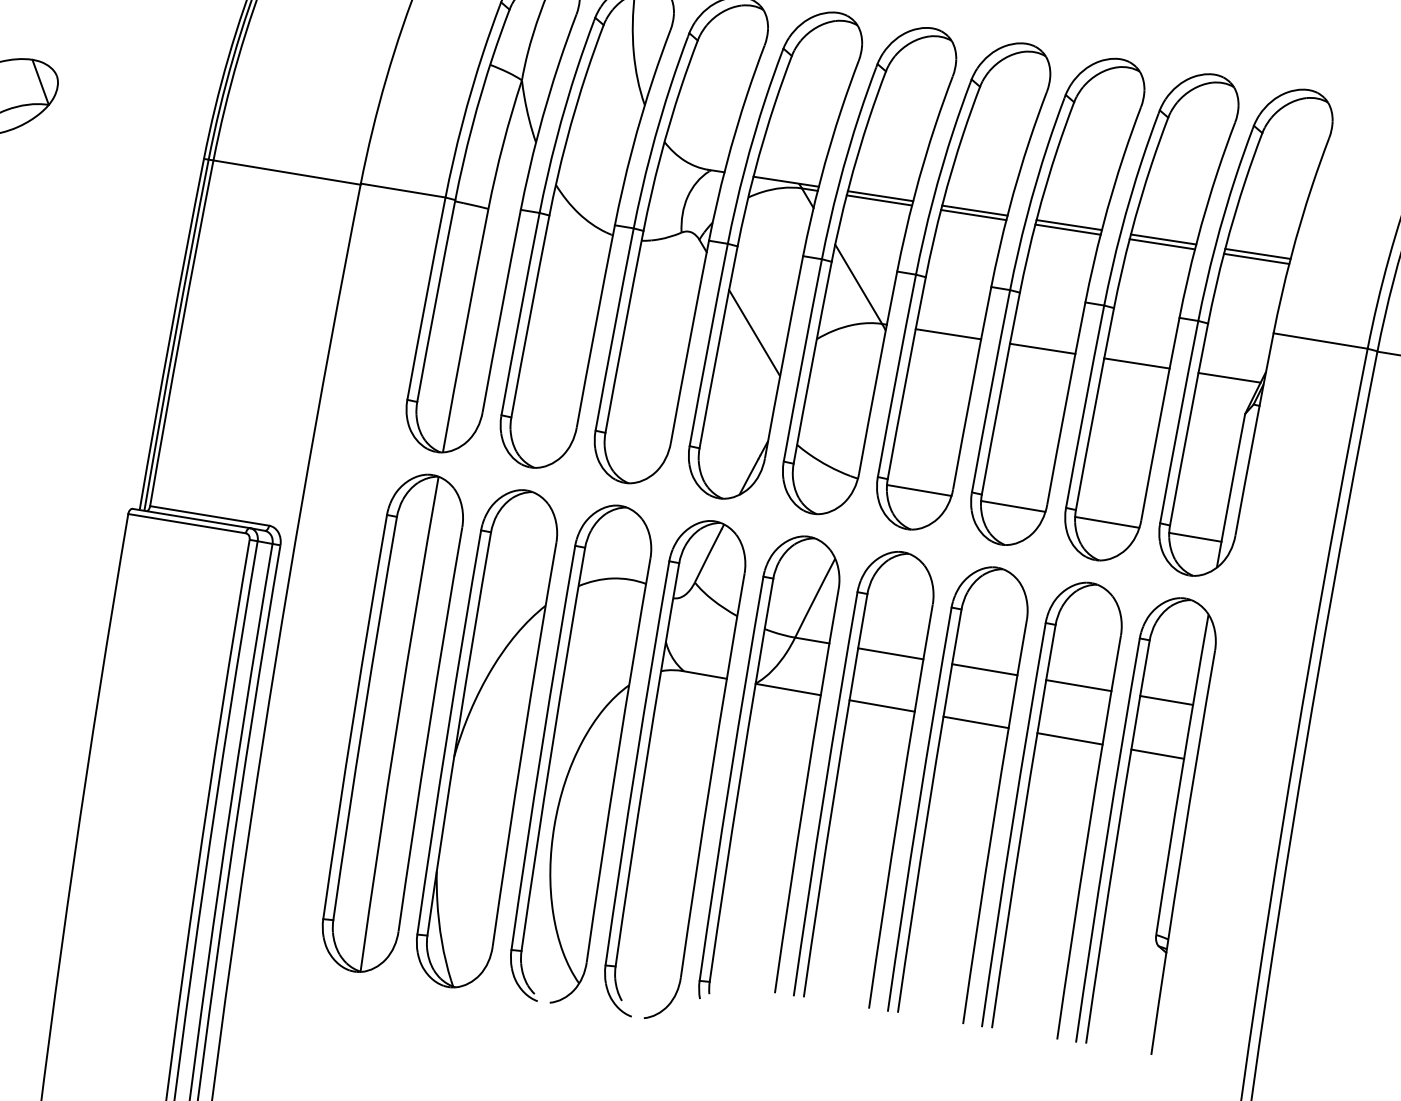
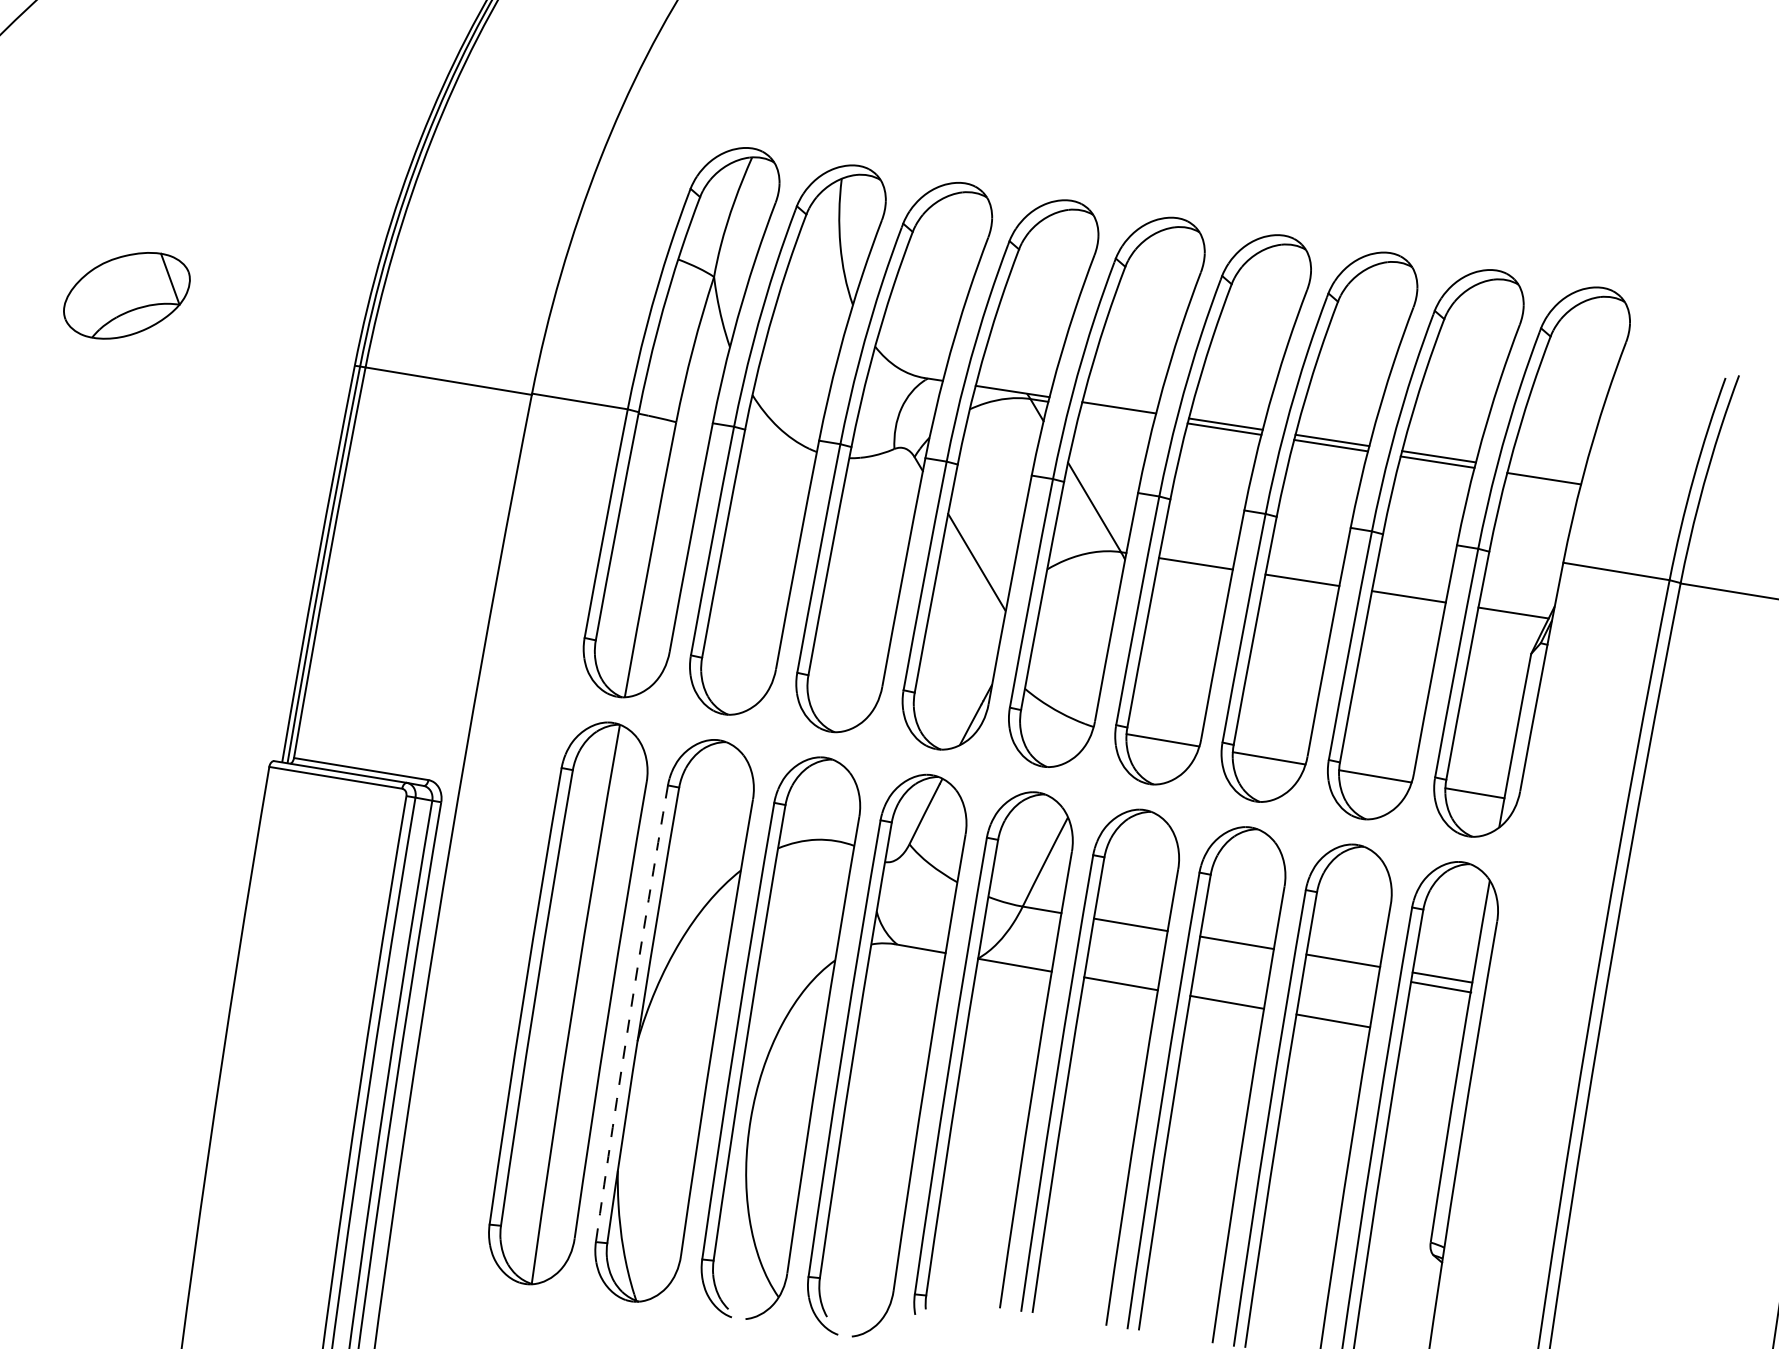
line: (879, 200) -> (1117, 412), removed
line: (1257, 253) -> (1545, 472), removed
arc: (447, 732) -> (630, 1013), solid -> dashed
line: (1157, 754) -> (1441, 987), moved

